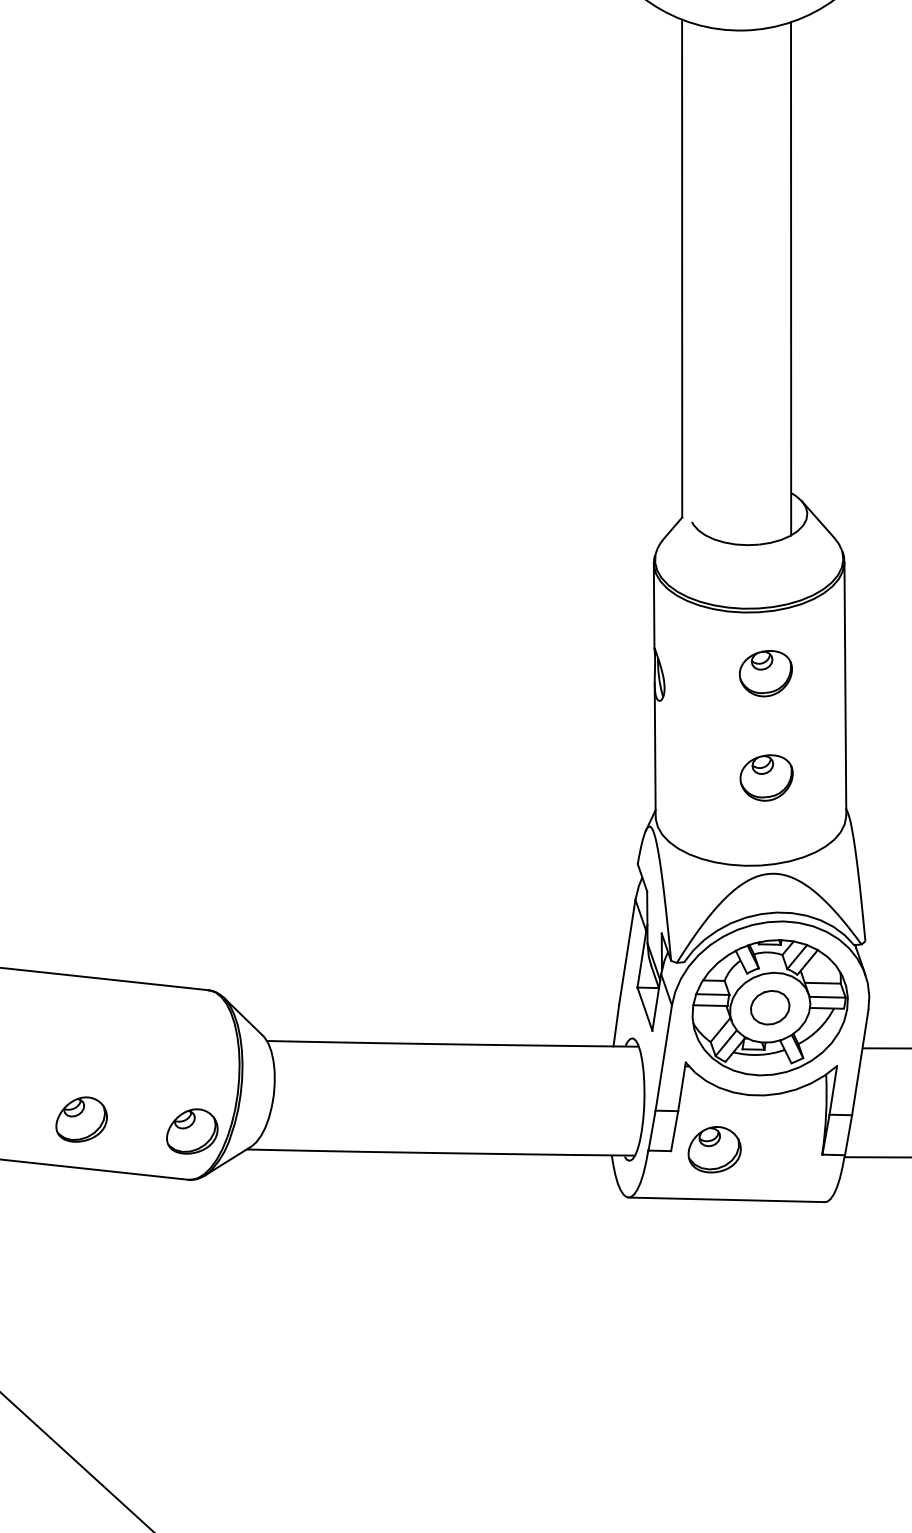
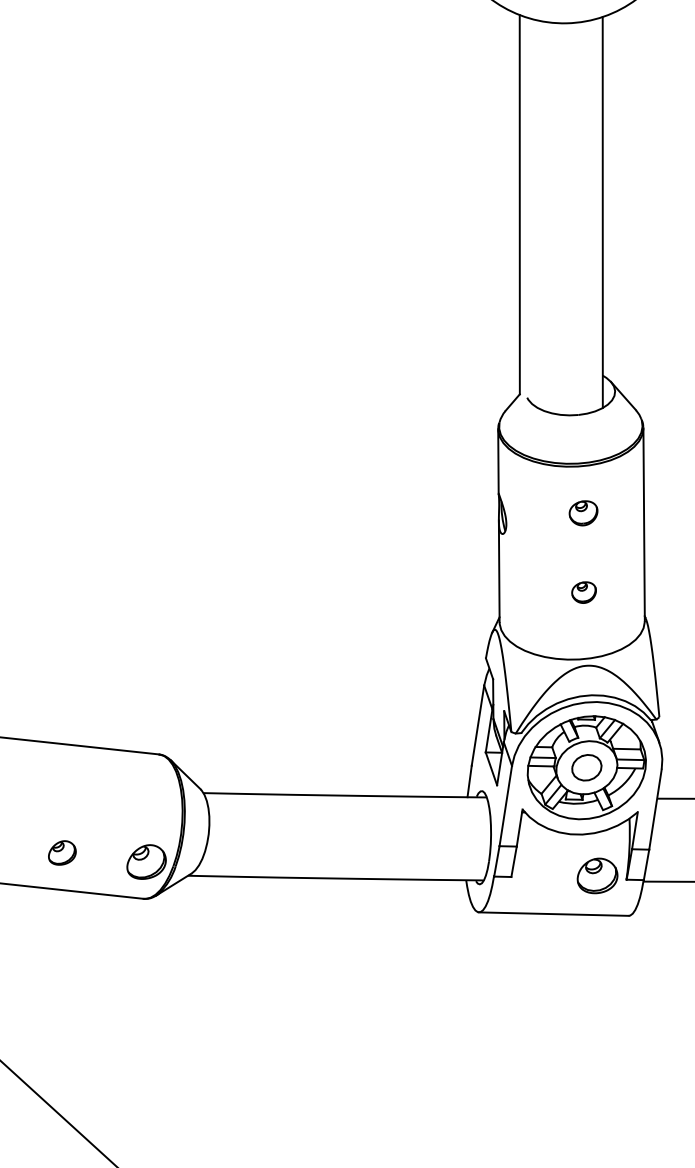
part: (765, 673) -> (583, 513), size x0.7
part: (765, 777) -> (583, 592), size x0.6
part: (81, 1118) -> (62, 852), size x0.7
part: (714, 1149) -> (597, 875), moved

